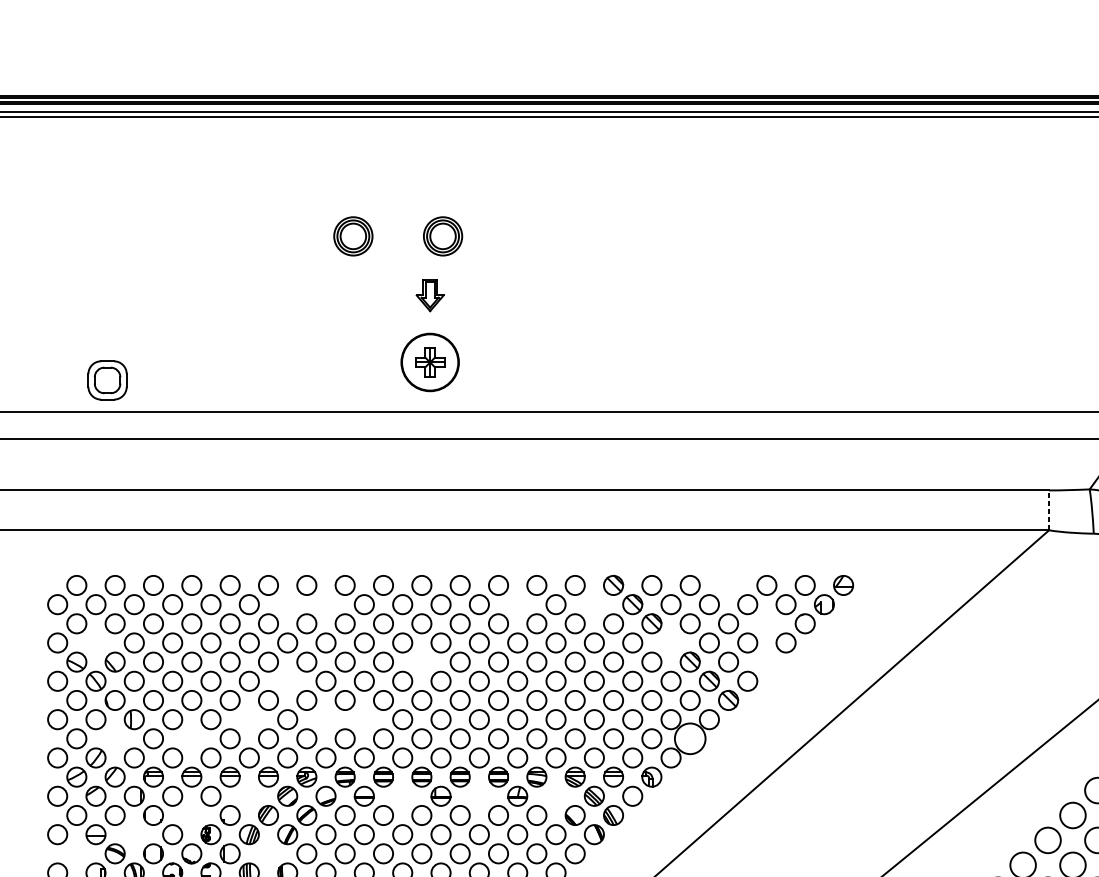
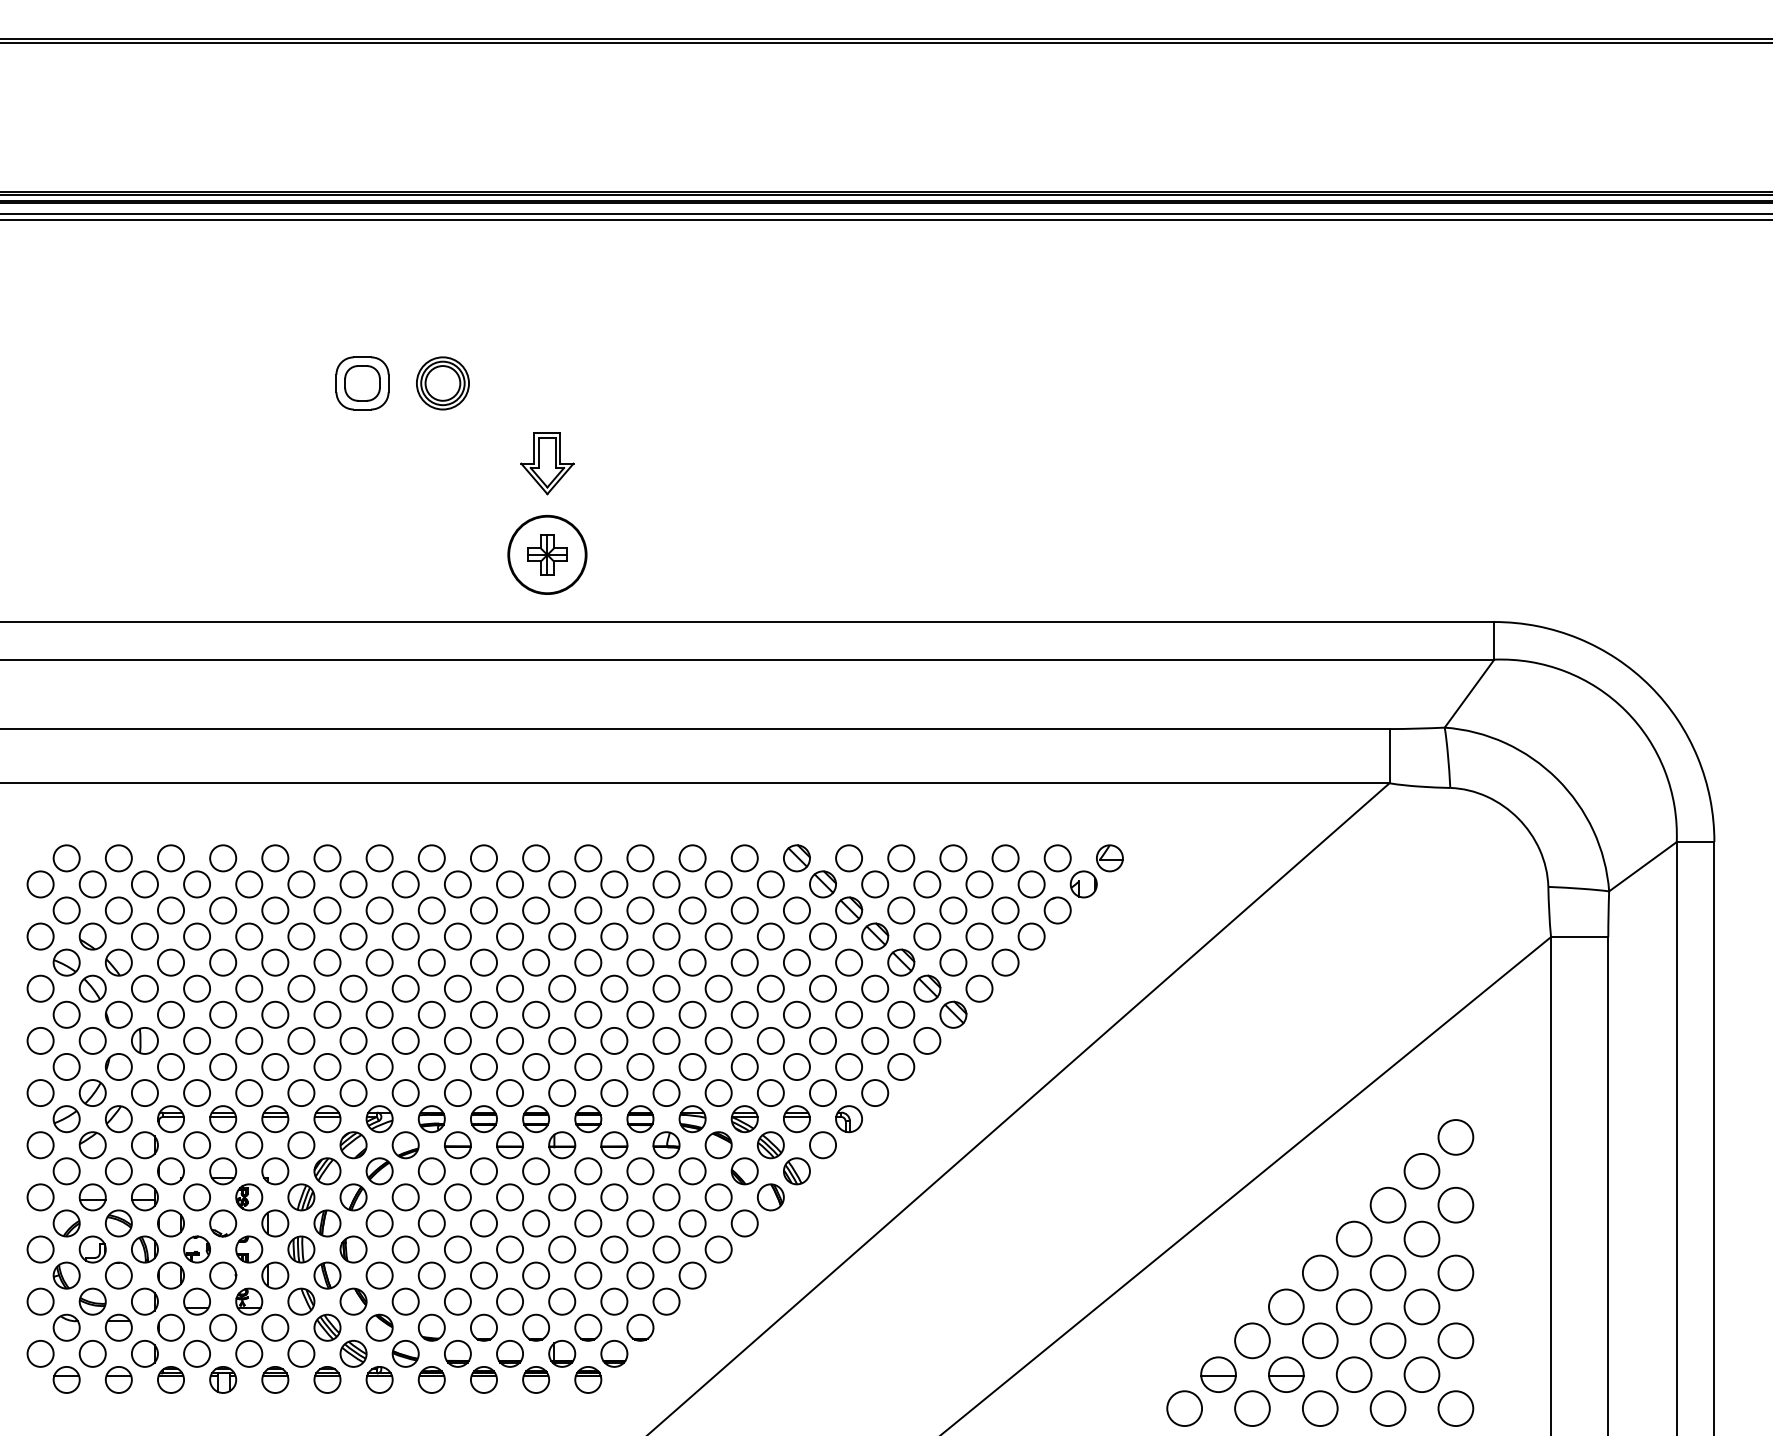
part: (442, 236) -> (564, 383), removed
part: (430, 295) -> (547, 463), size x1.43
part: (107, 380) -> (362, 383), moved
line: (1049, 509) -> (1389, 755), dashed -> solid
circle: (728, 585) -> (953, 858), added
circle: (287, 604) -> (353, 884), added
circle: (325, 604) -> (405, 884), added
circle: (517, 604) -> (666, 884), added
circle: (594, 604) -> (770, 884), added
circle: (766, 623) -> (1005, 910), added
part: (95, 642) -> (92, 936), added
part: (671, 642) -> (875, 936), added
circle: (422, 662) -> (536, 962), added
circle: (766, 662) -> (1005, 962), added
circle: (287, 681) -> (353, 988), added
circle: (249, 719) -> (301, 1040), added
circle: (325, 719) -> (405, 1040), added
circle: (364, 719) -> (457, 1040), added
part: (114, 738) -> (118, 1066), added
circle: (192, 738) -> (223, 1066), added
circle: (690, 738) -> (901, 1066), size x0.62
circle: (249, 796) -> (301, 1145), added
part: (402, 796) -> (509, 1145), added
part: (479, 796) -> (614, 1145), added
part: (555, 796) -> (718, 1145), added
part: (192, 815) -> (223, 1171), added
part: (134, 834) -> (144, 1197), added
part: (76, 853) -> (66, 1223), added
part: (268, 853) -> (327, 1223), added

